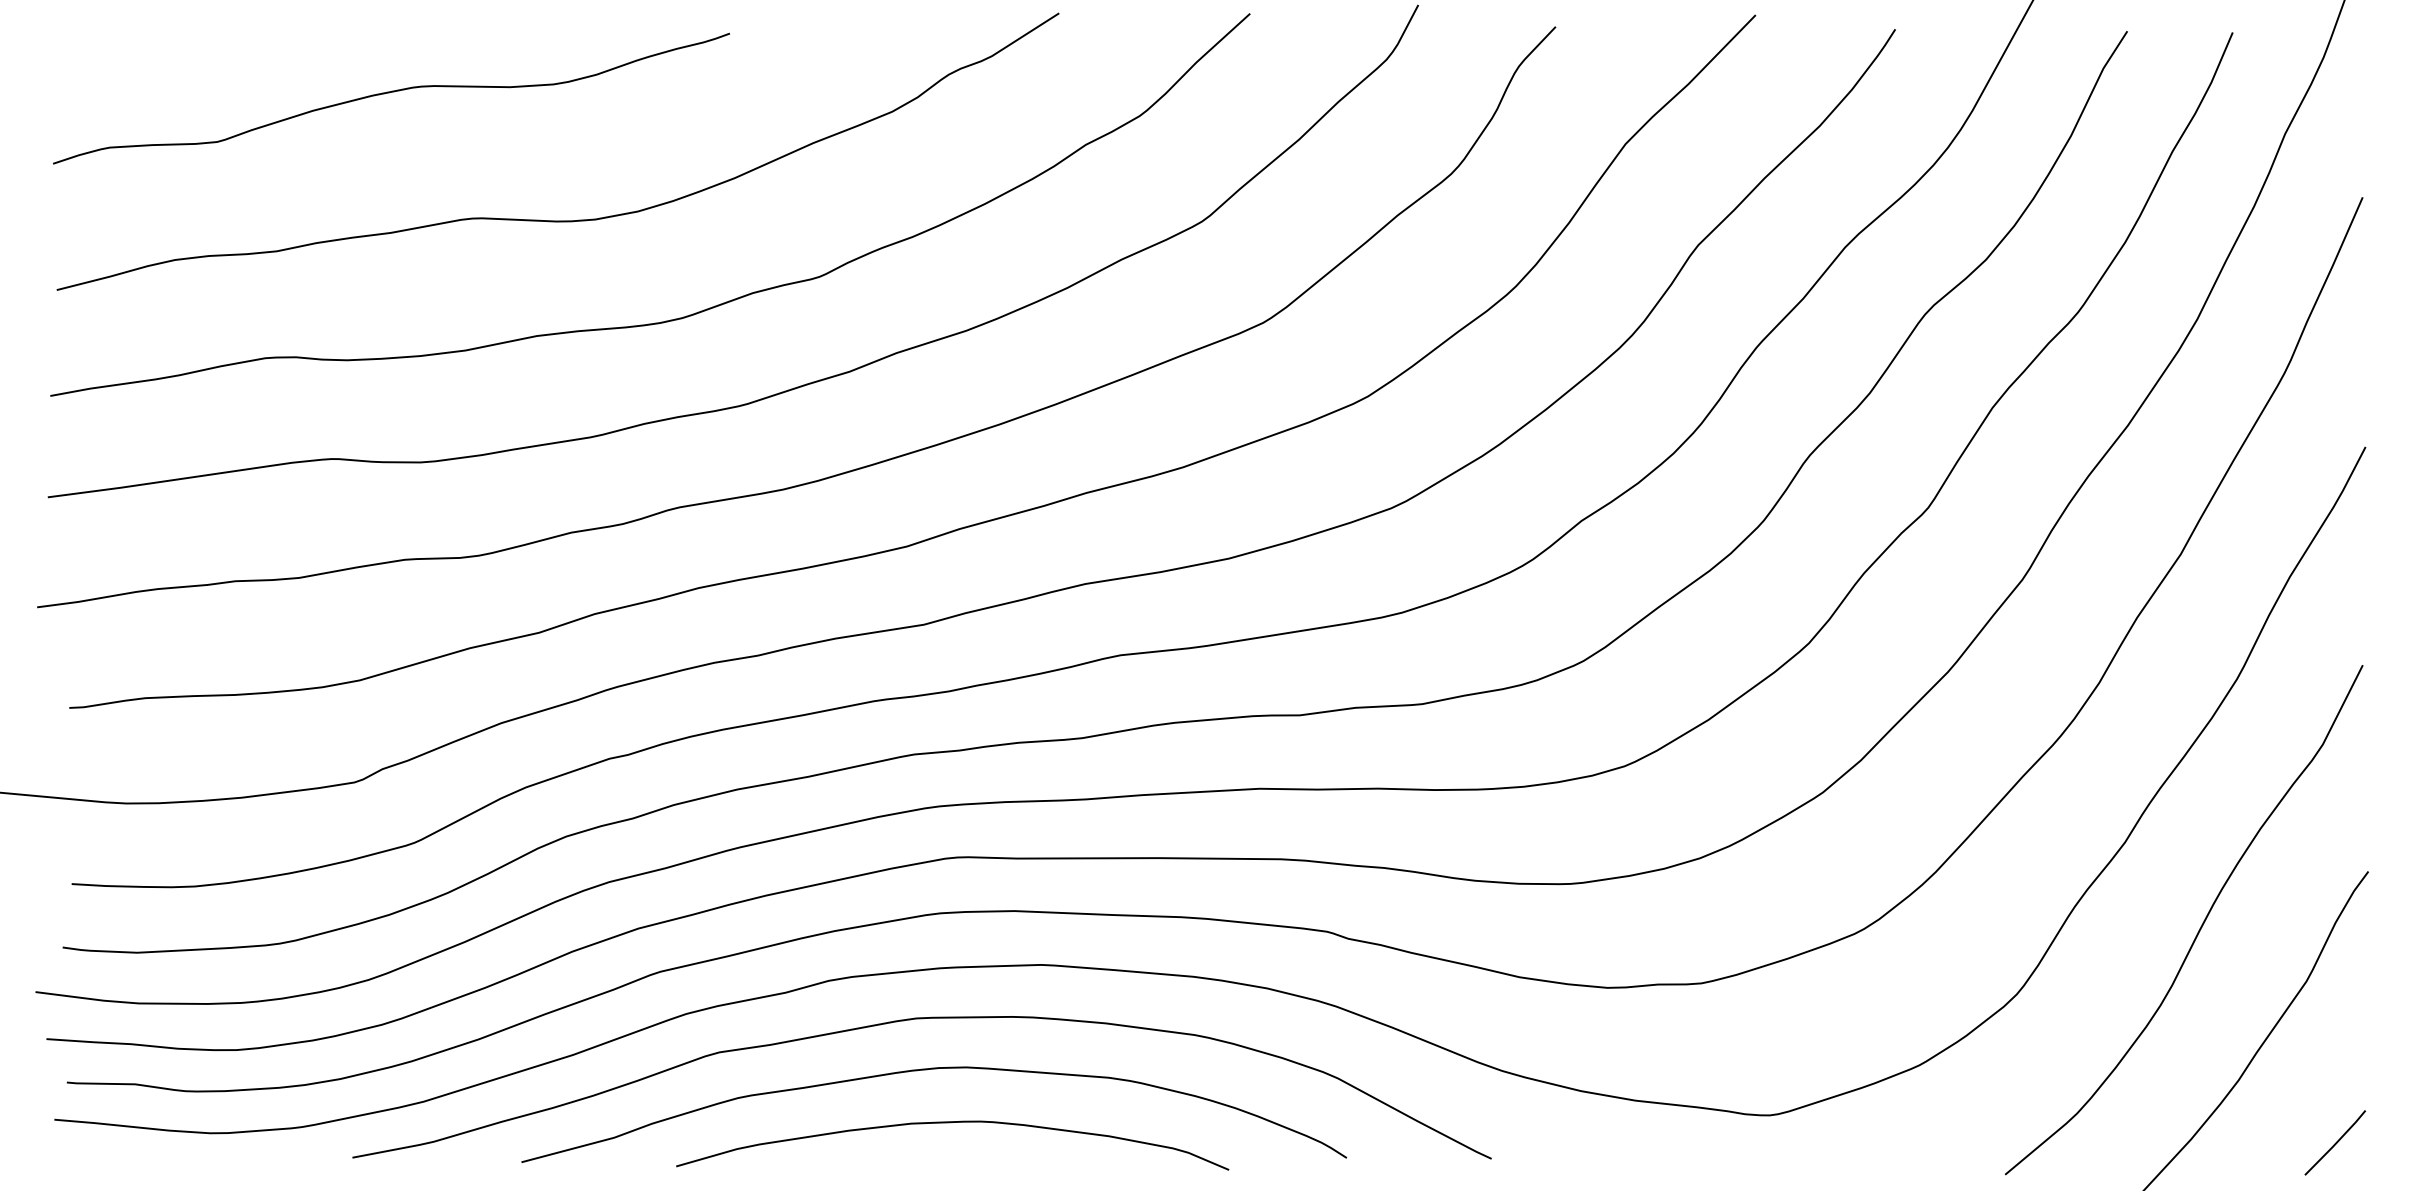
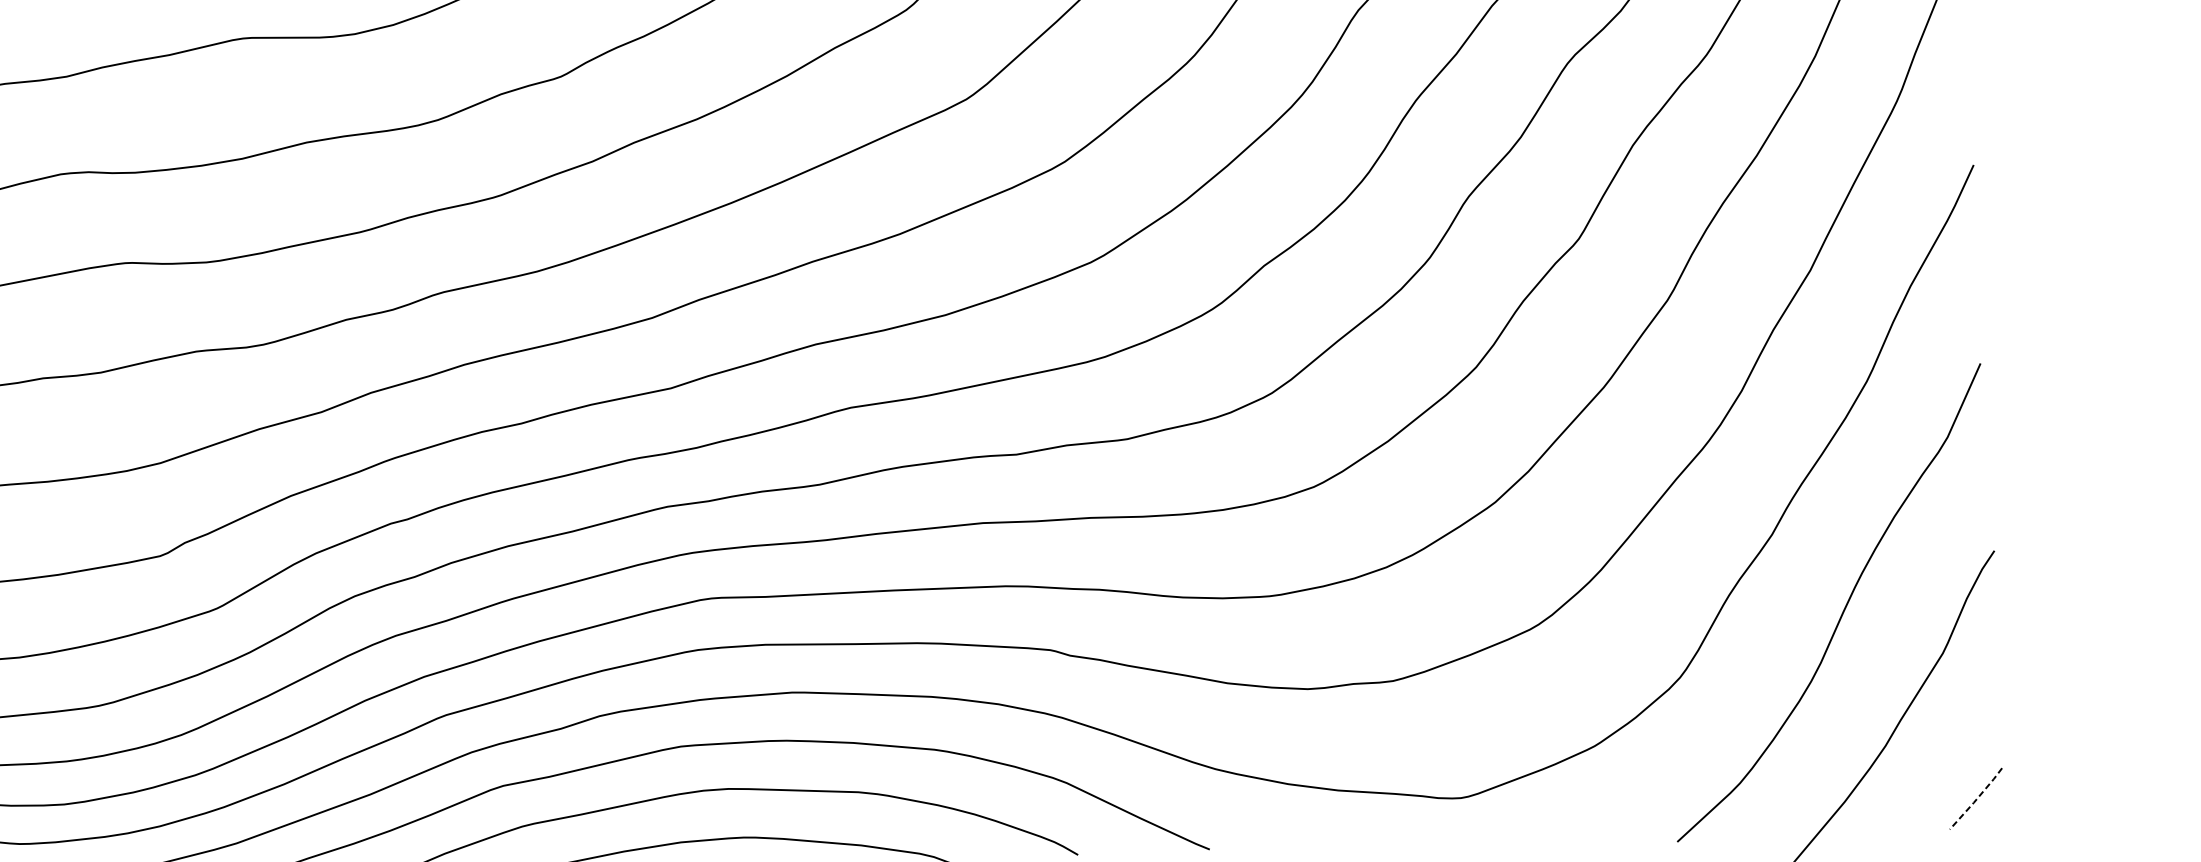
line: (2336, 1143) -> (1977, 799), solid -> dashed

